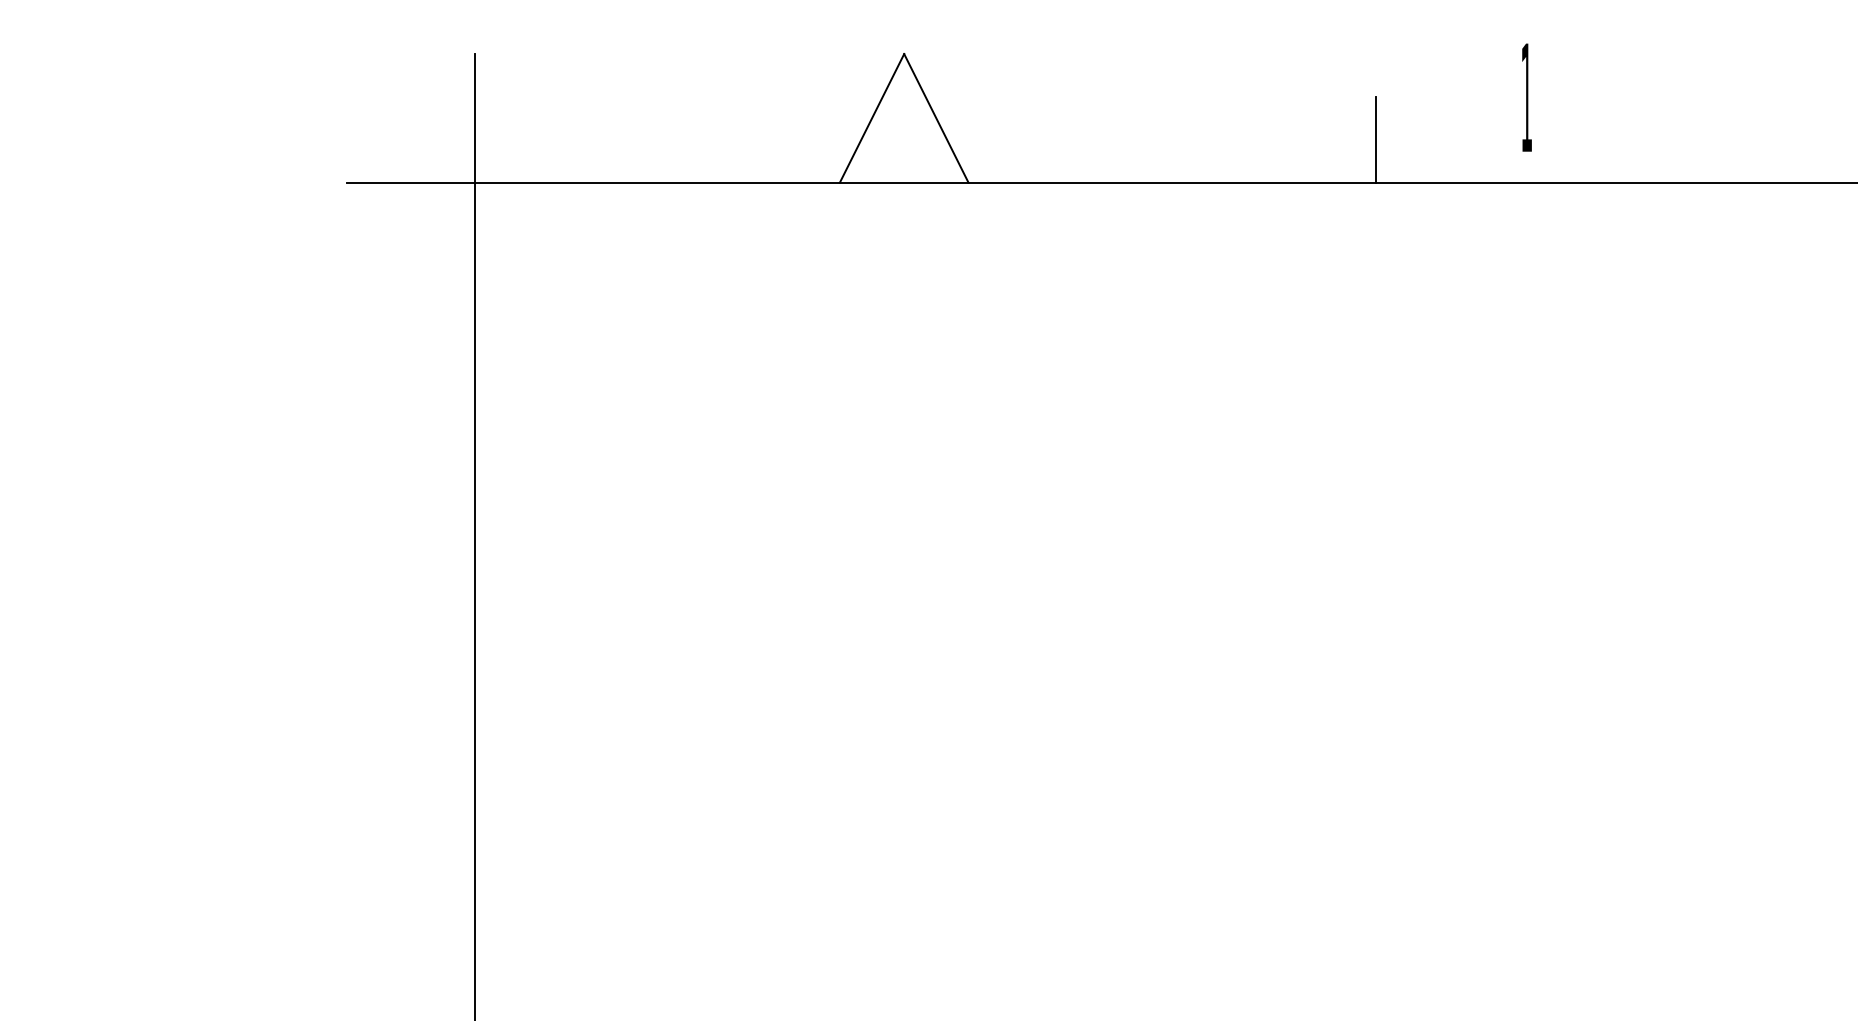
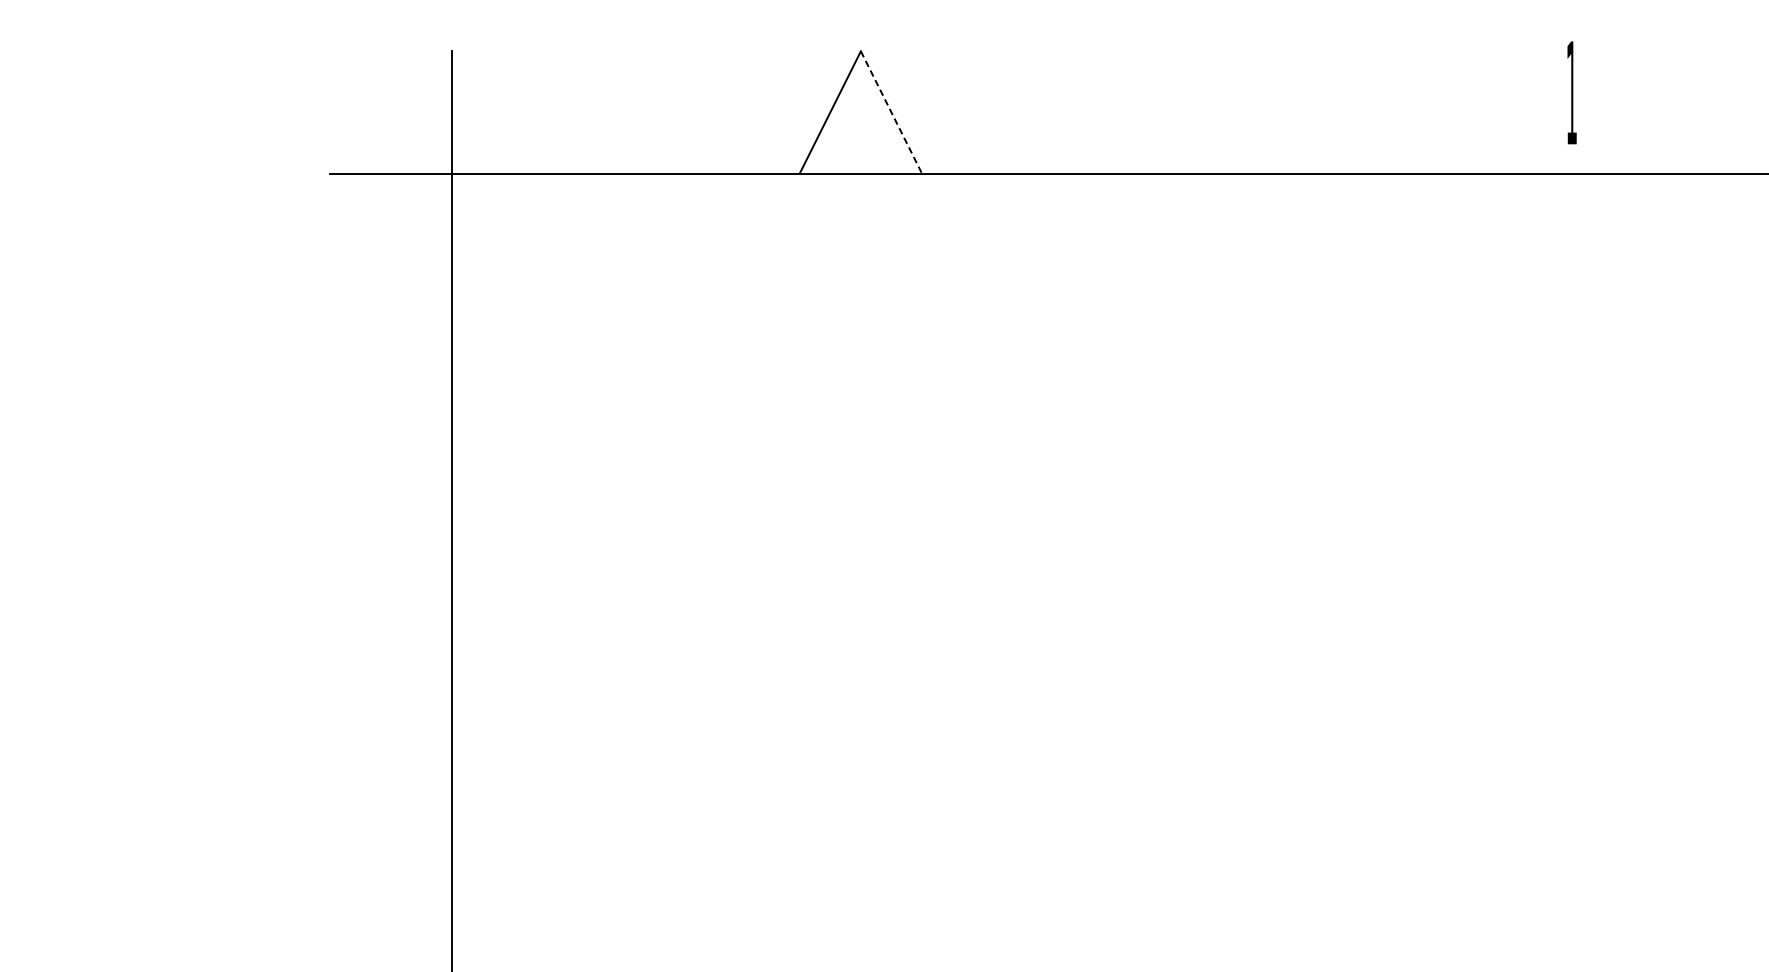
text: (1526, 97) -> (1571, 92), moved
line: (936, 118) -> (891, 112), solid -> dashed
line: (1375, 139) -> (1309, 132), removed

